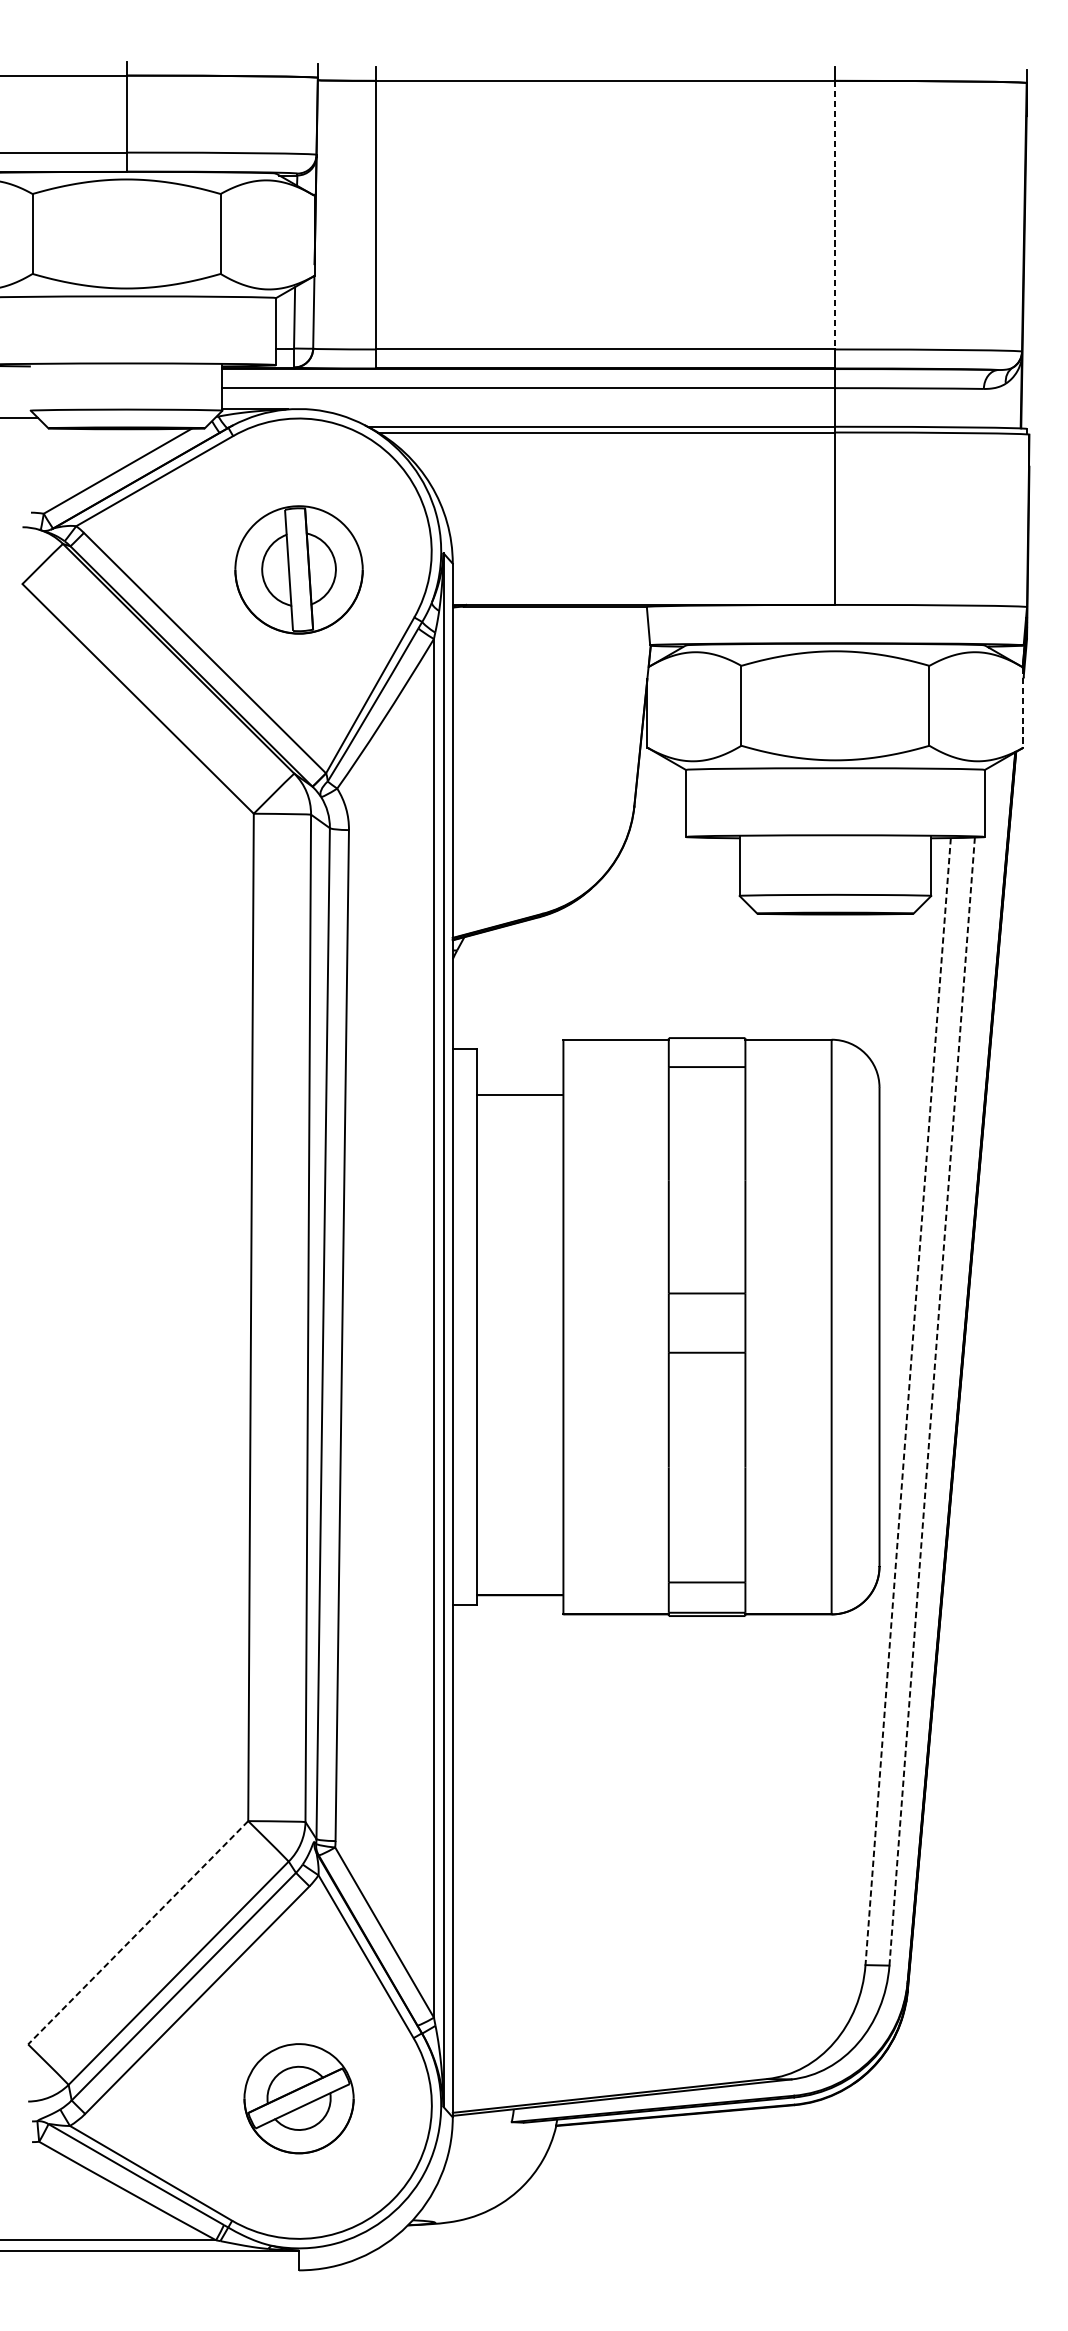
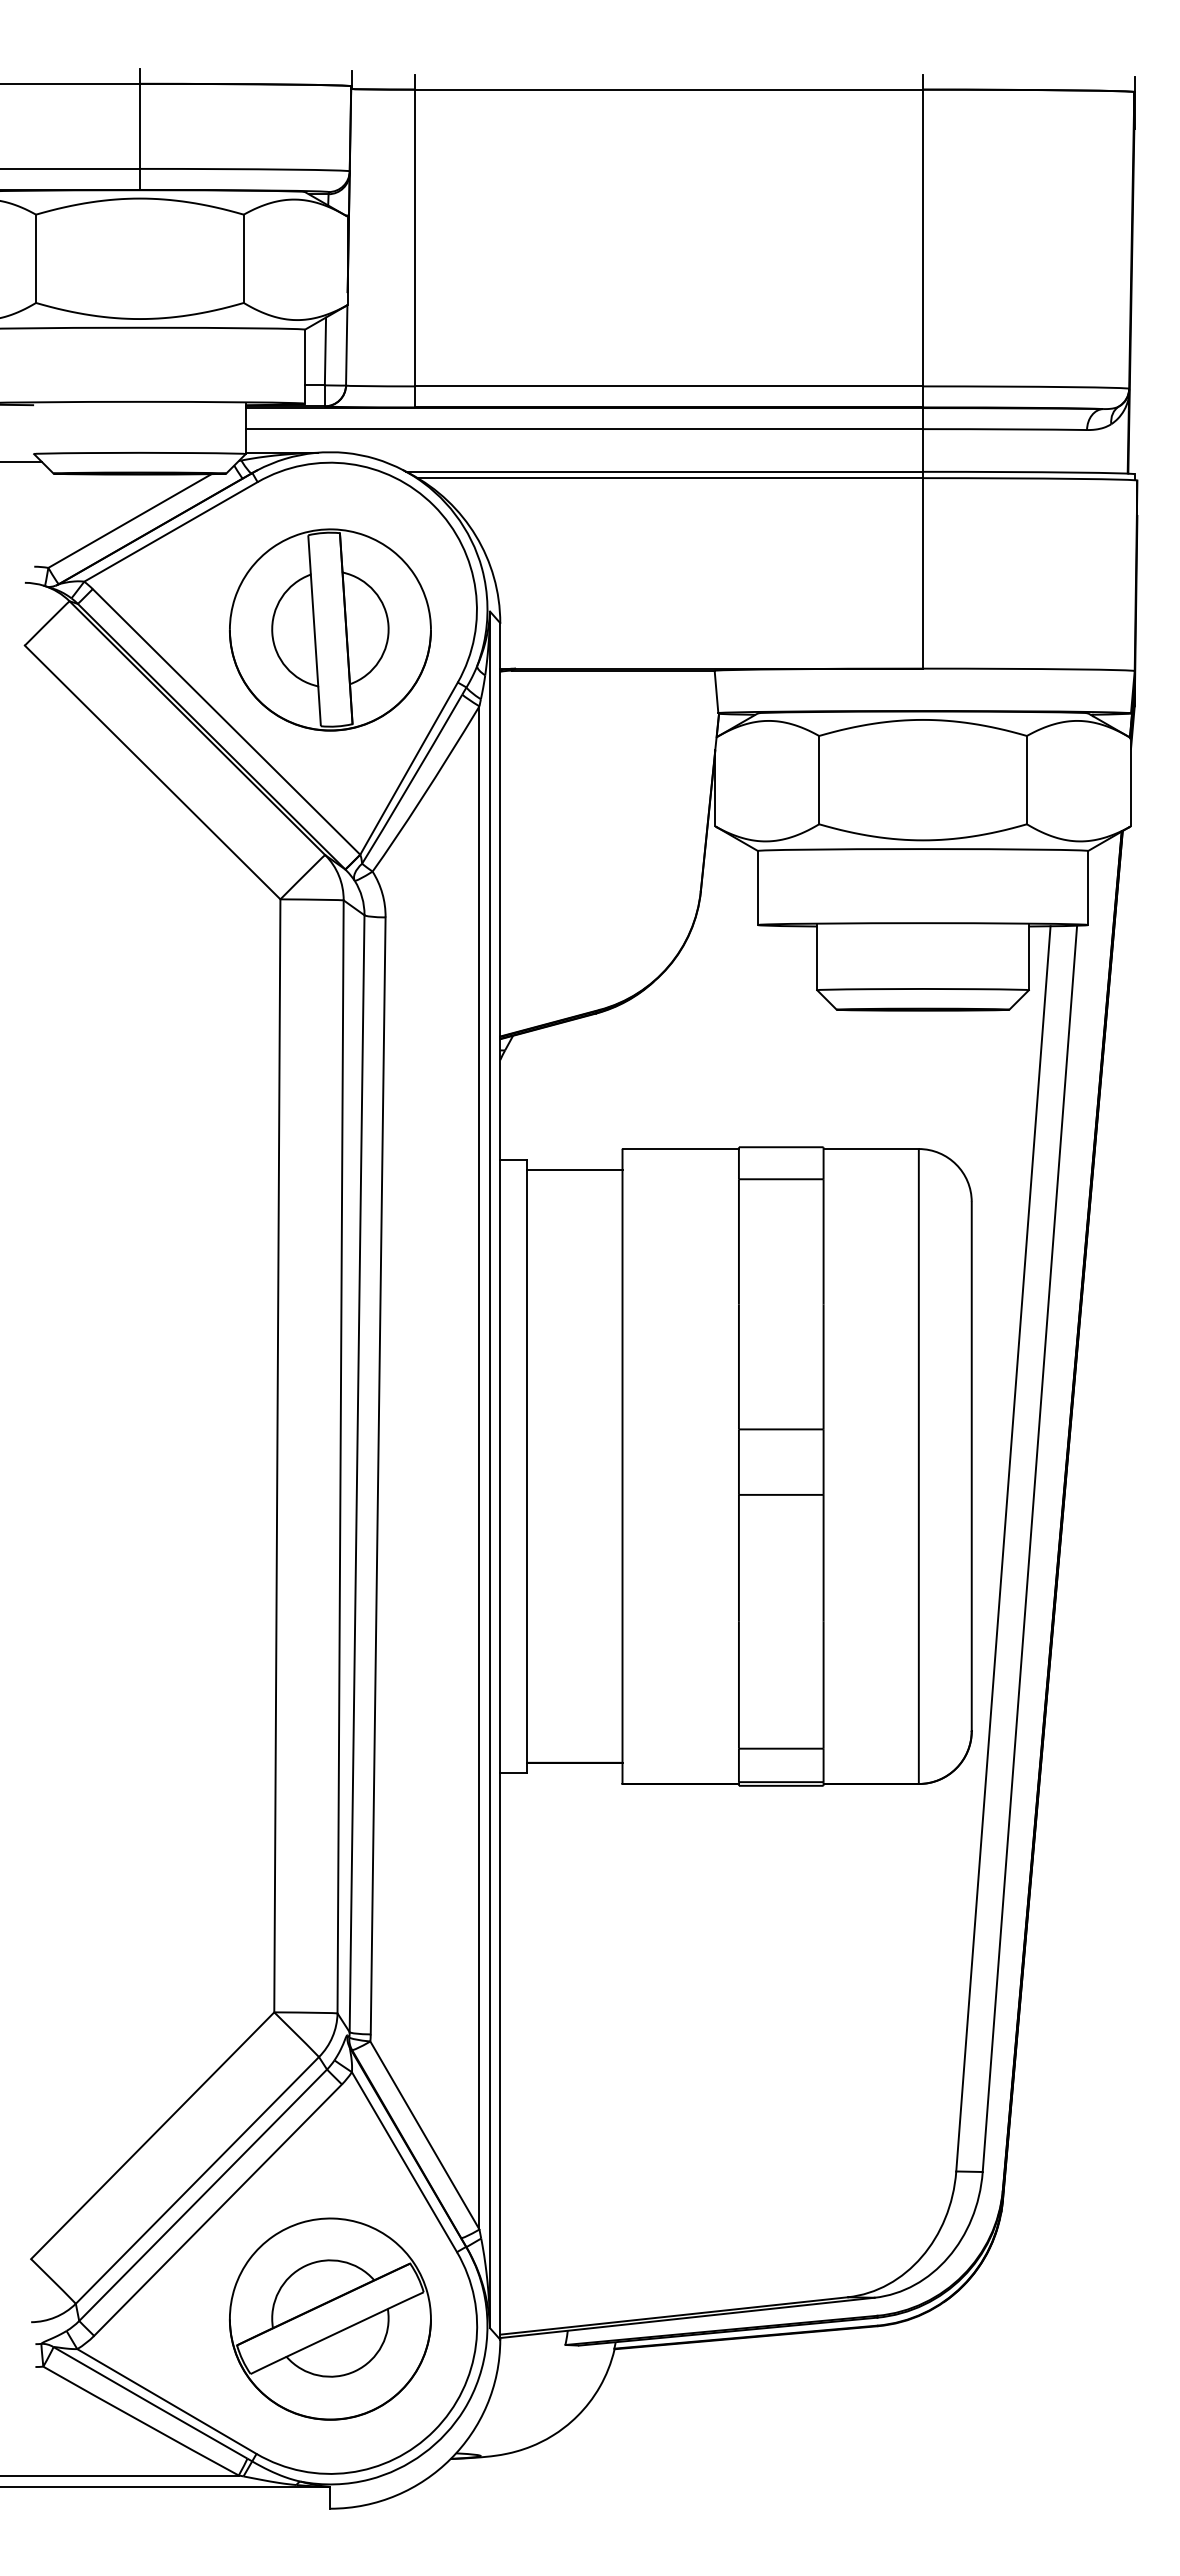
line: (835, 215) -> (923, 238), dashed -> solid
part: (299, 569) -> (330, 629), size x1.43
line: (1023, 707) -> (1130, 782), dashed -> solid
line: (519, 1095) -> (574, 1170), moved
line: (931, 1401) -> (1029, 1548), dashed -> solid
line: (908, 1402) -> (1003, 1549), dashed -> solid
line: (138, 1933) -> (152, 2136), dashed -> solid
part: (299, 2098) -> (330, 2318), size x1.67

